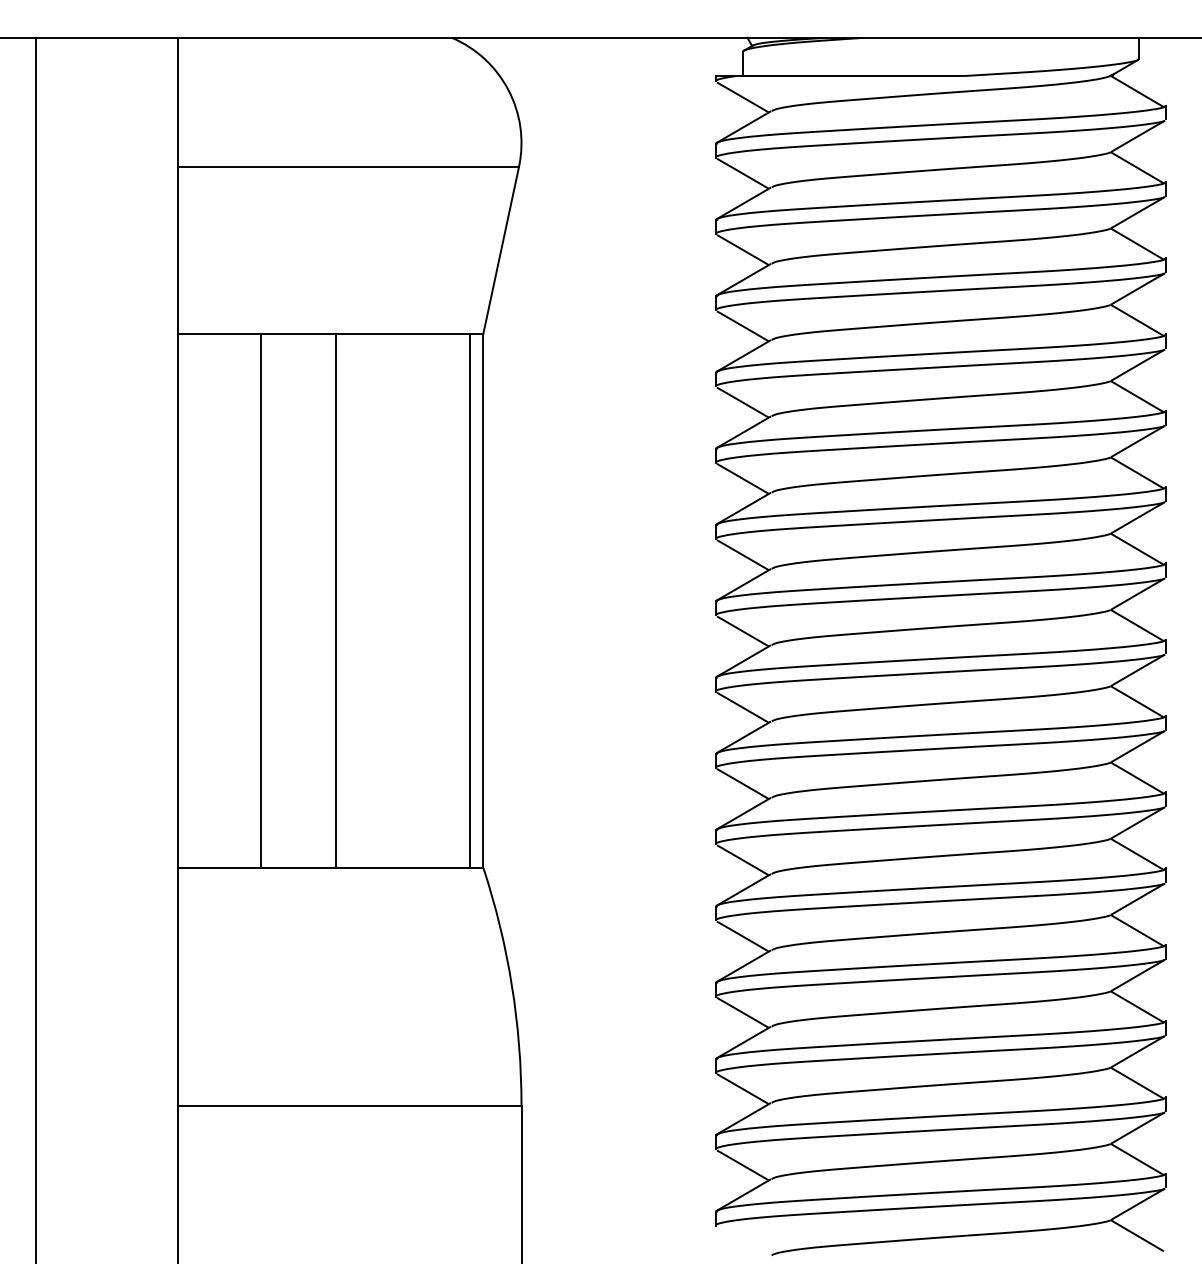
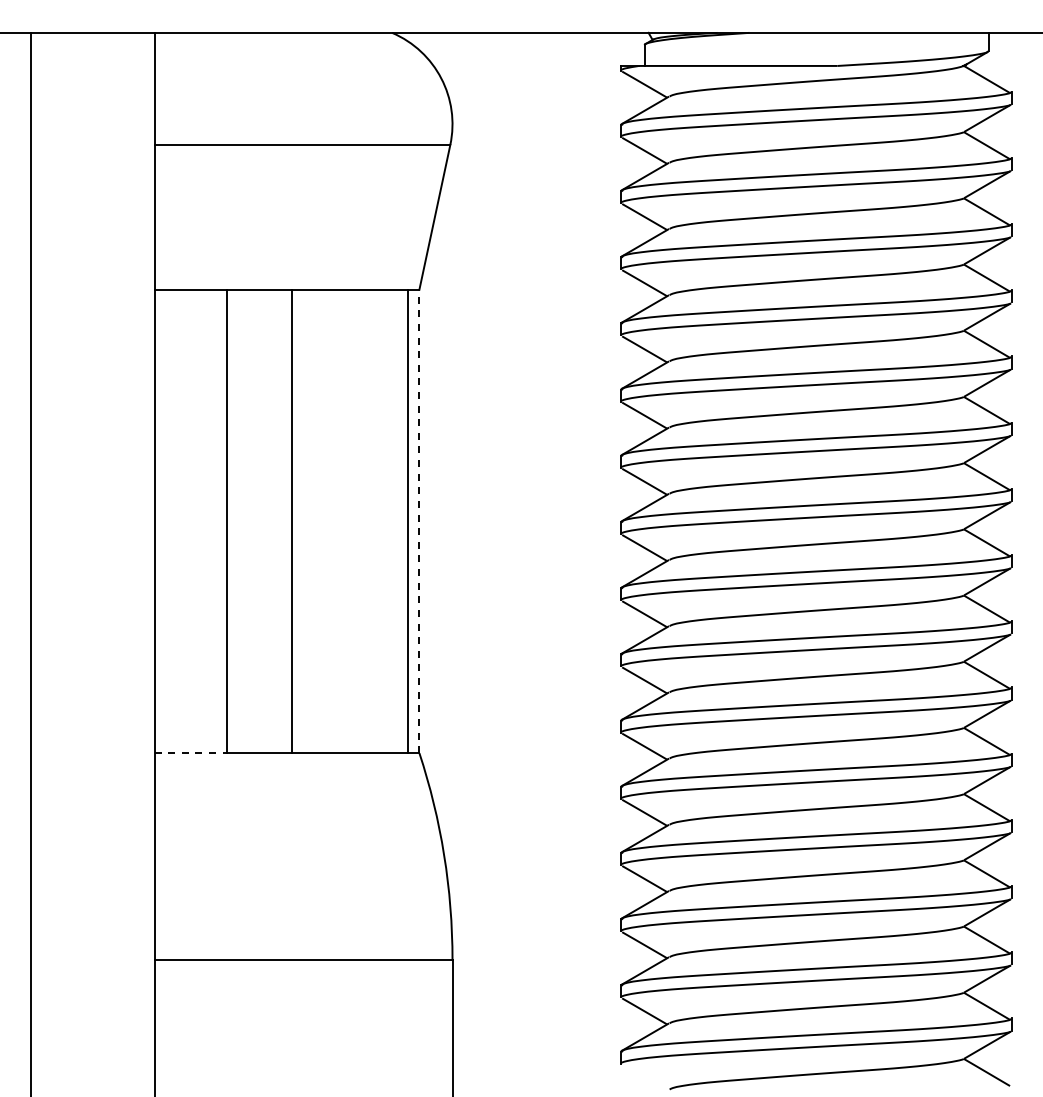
line: (483, 600) -> (419, 521), solid -> dashed
line: (219, 868) -> (190, 753), solid -> dashed

